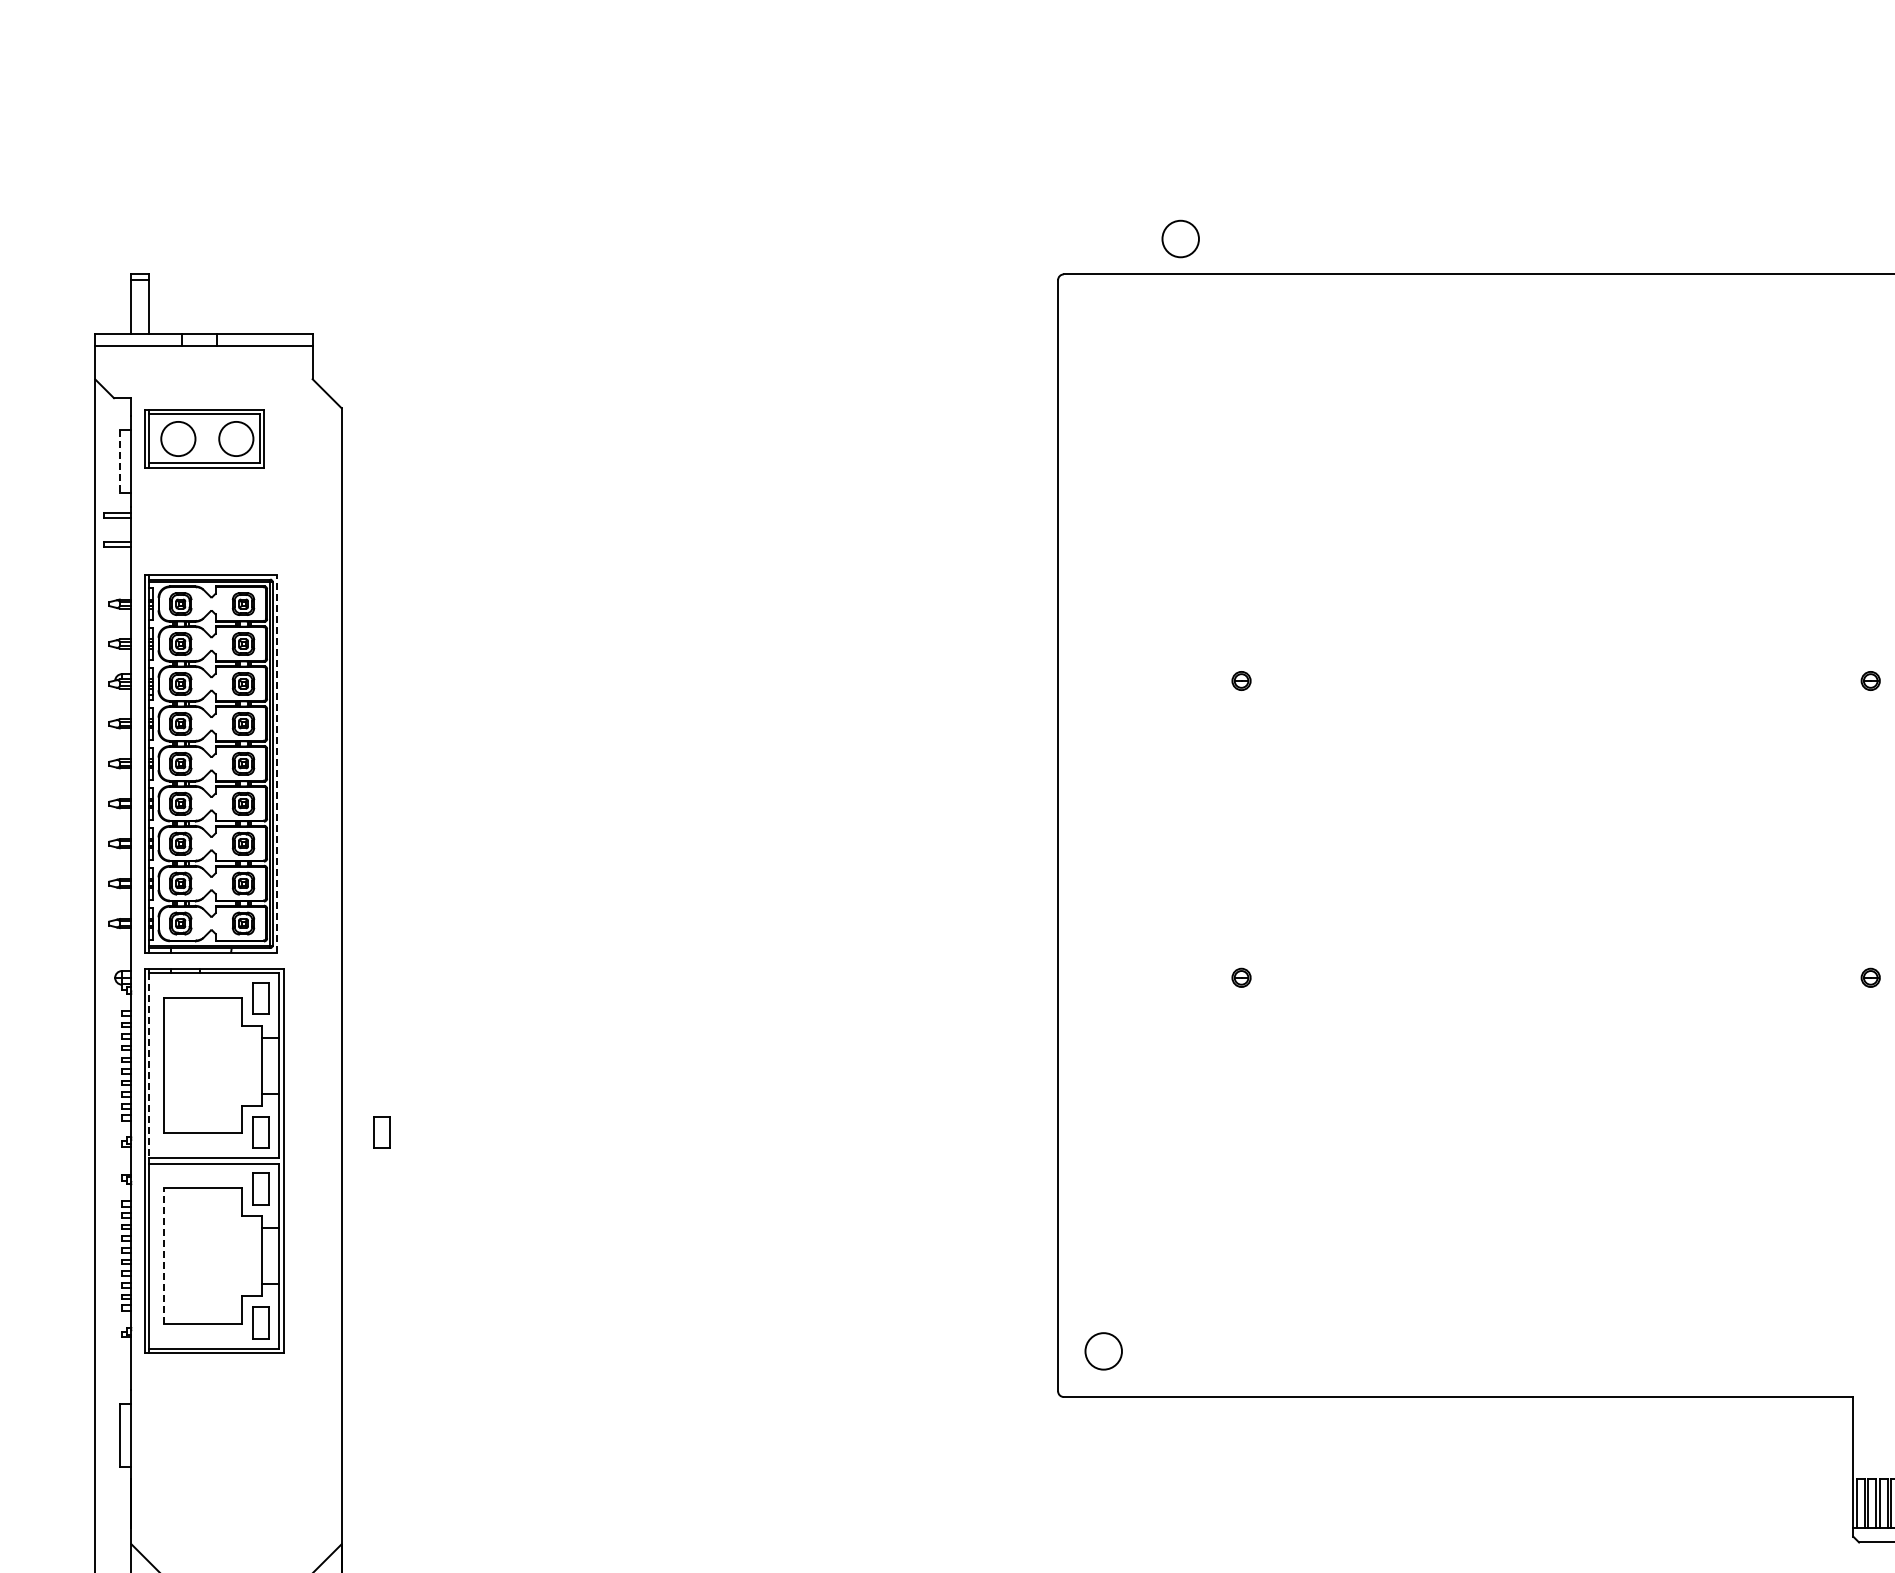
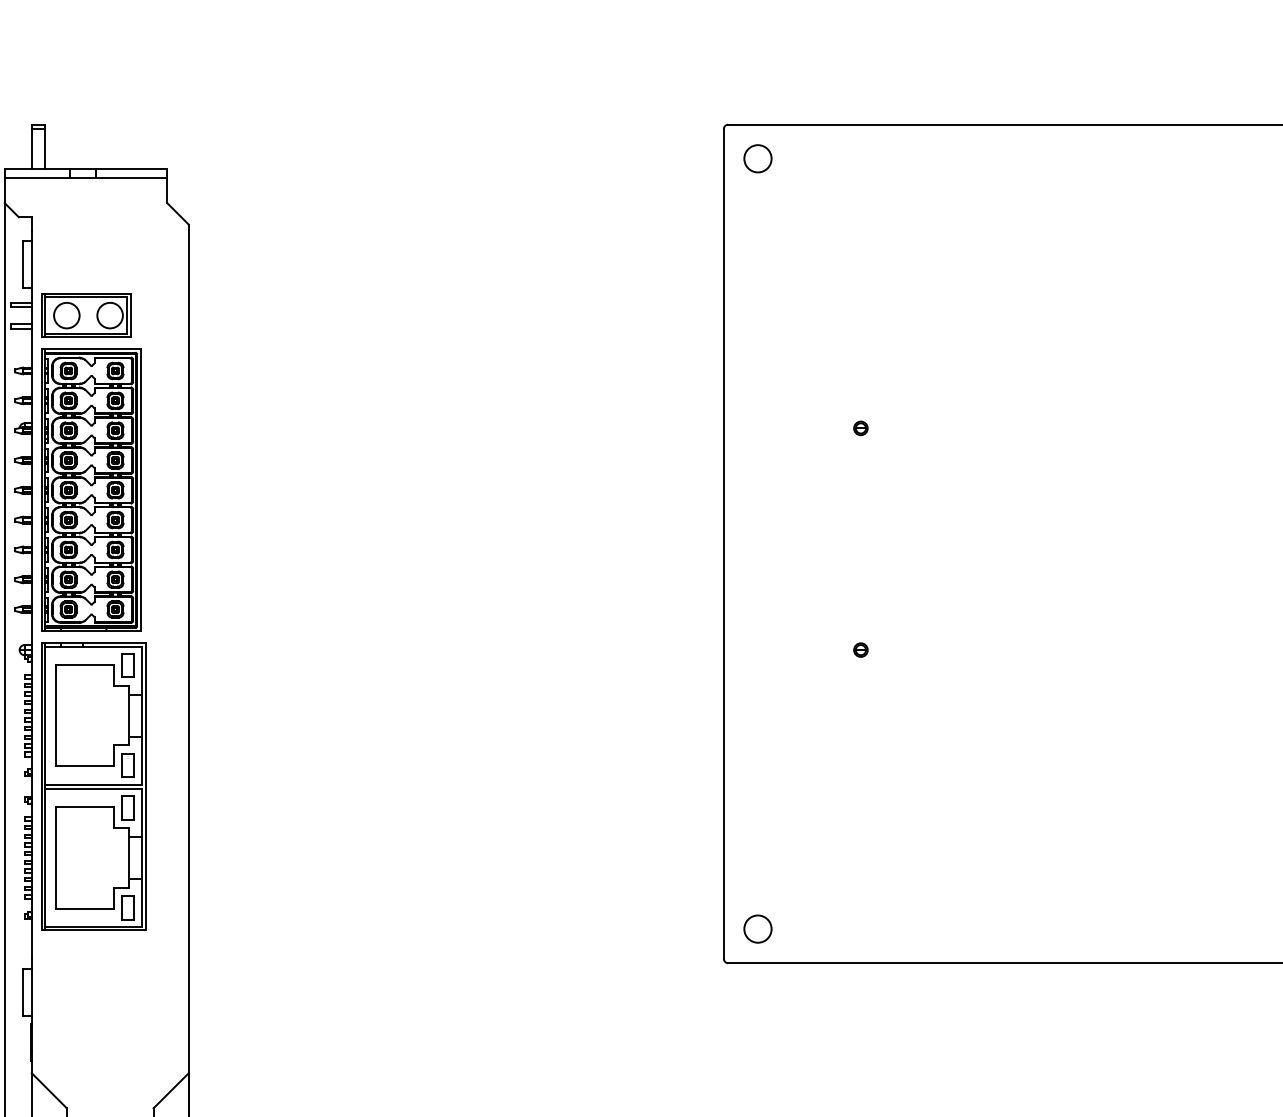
circle: (1180, 238) -> (757, 158), moved
part: (204, 438) -> (86, 315), moved
line: (119, 462) -> (22, 265), dashed -> solid
line: (277, 763) -> (140, 490), dashed -> solid
line: (149, 1066) -> (45, 716), dashed -> solid
part: (381, 1132) -> (218, 765), removed
line: (164, 1256) -> (56, 858), dashed -> solid

